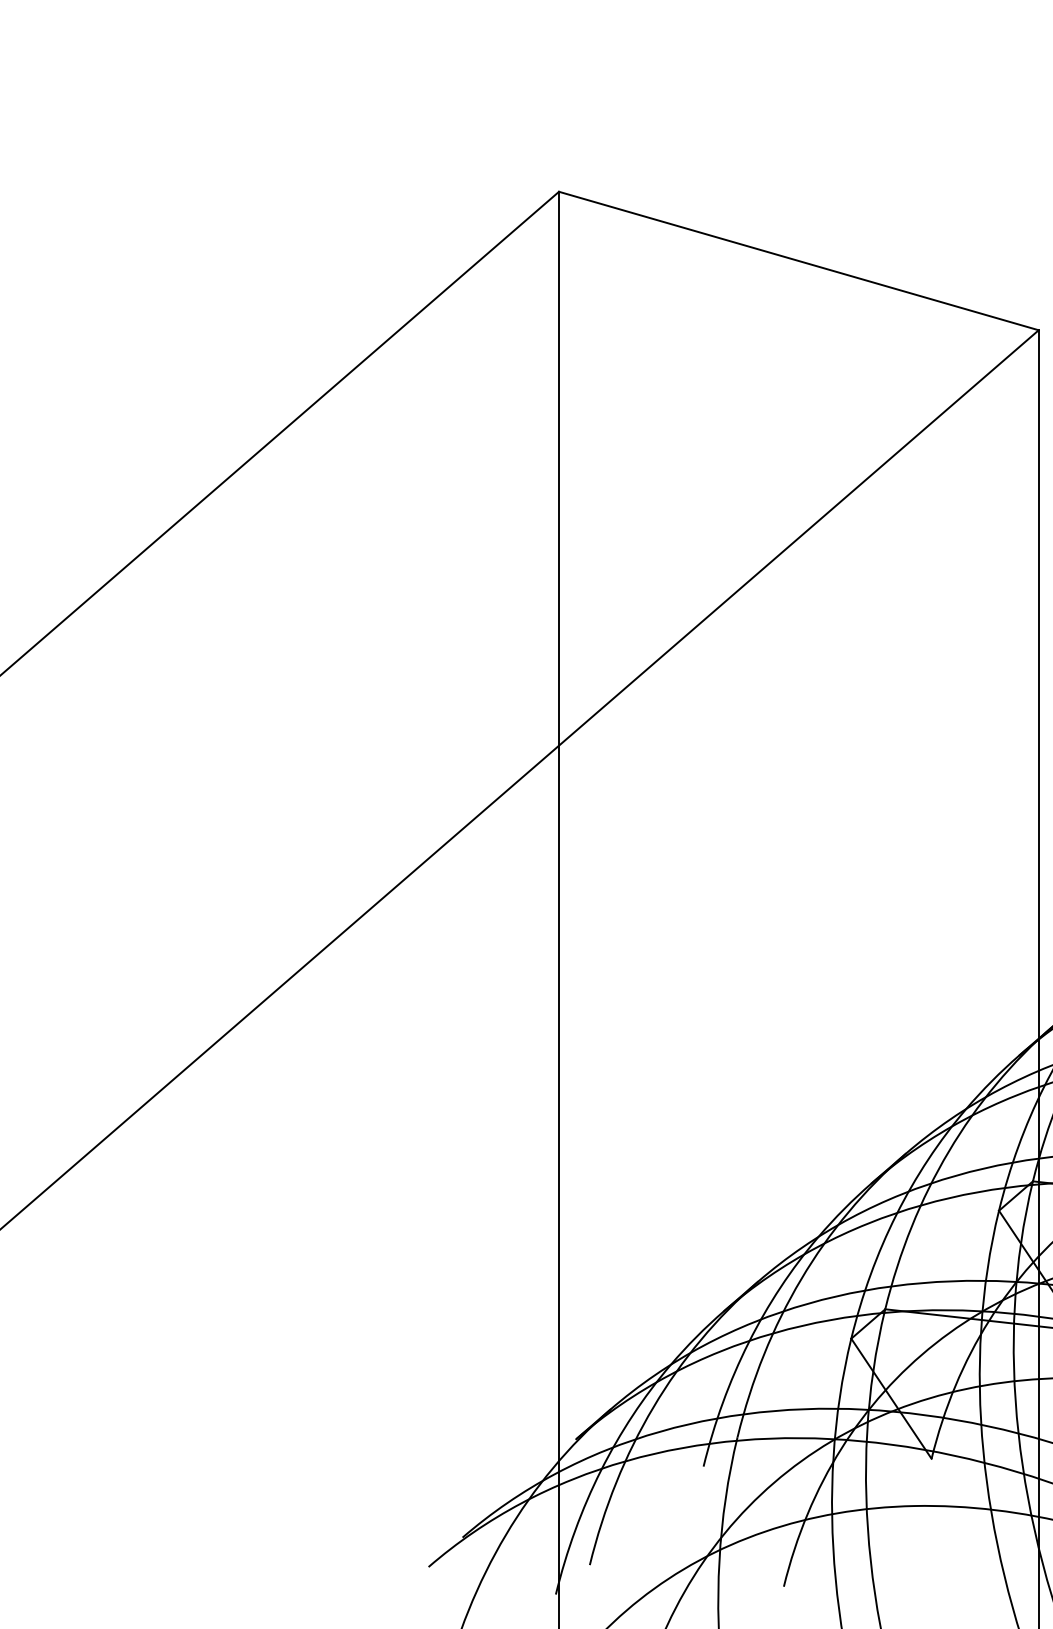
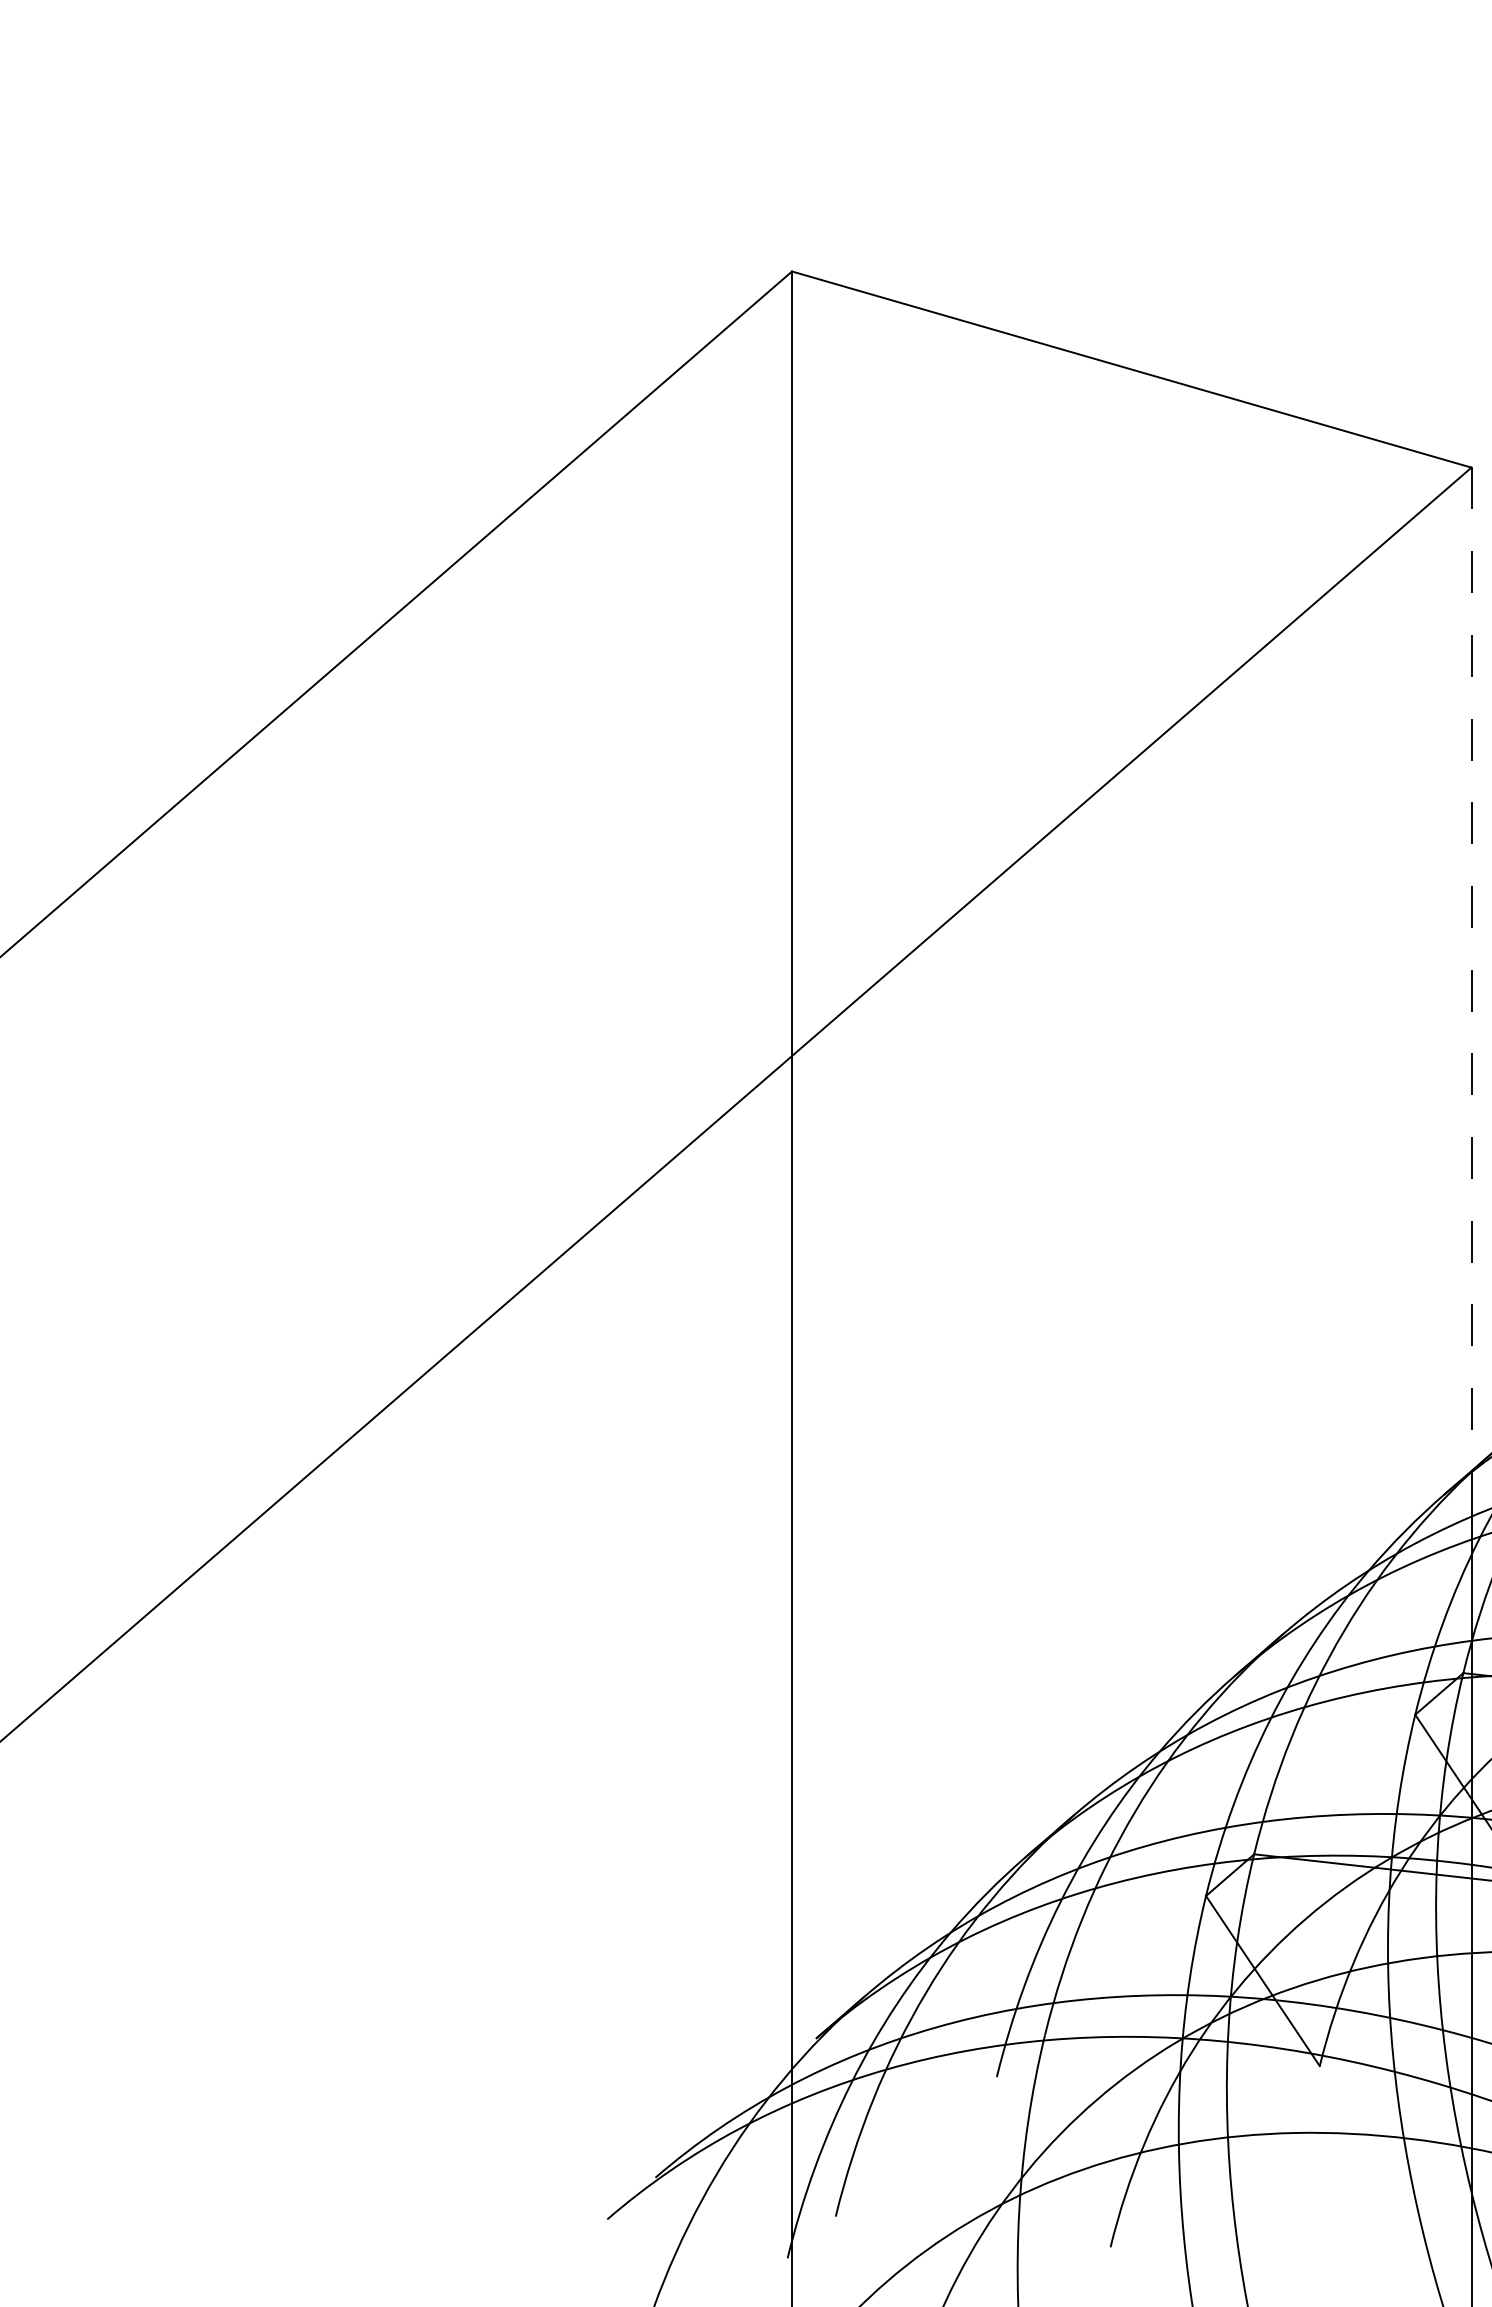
line: (1038, 684) -> (1471, 969), solid -> dashed

